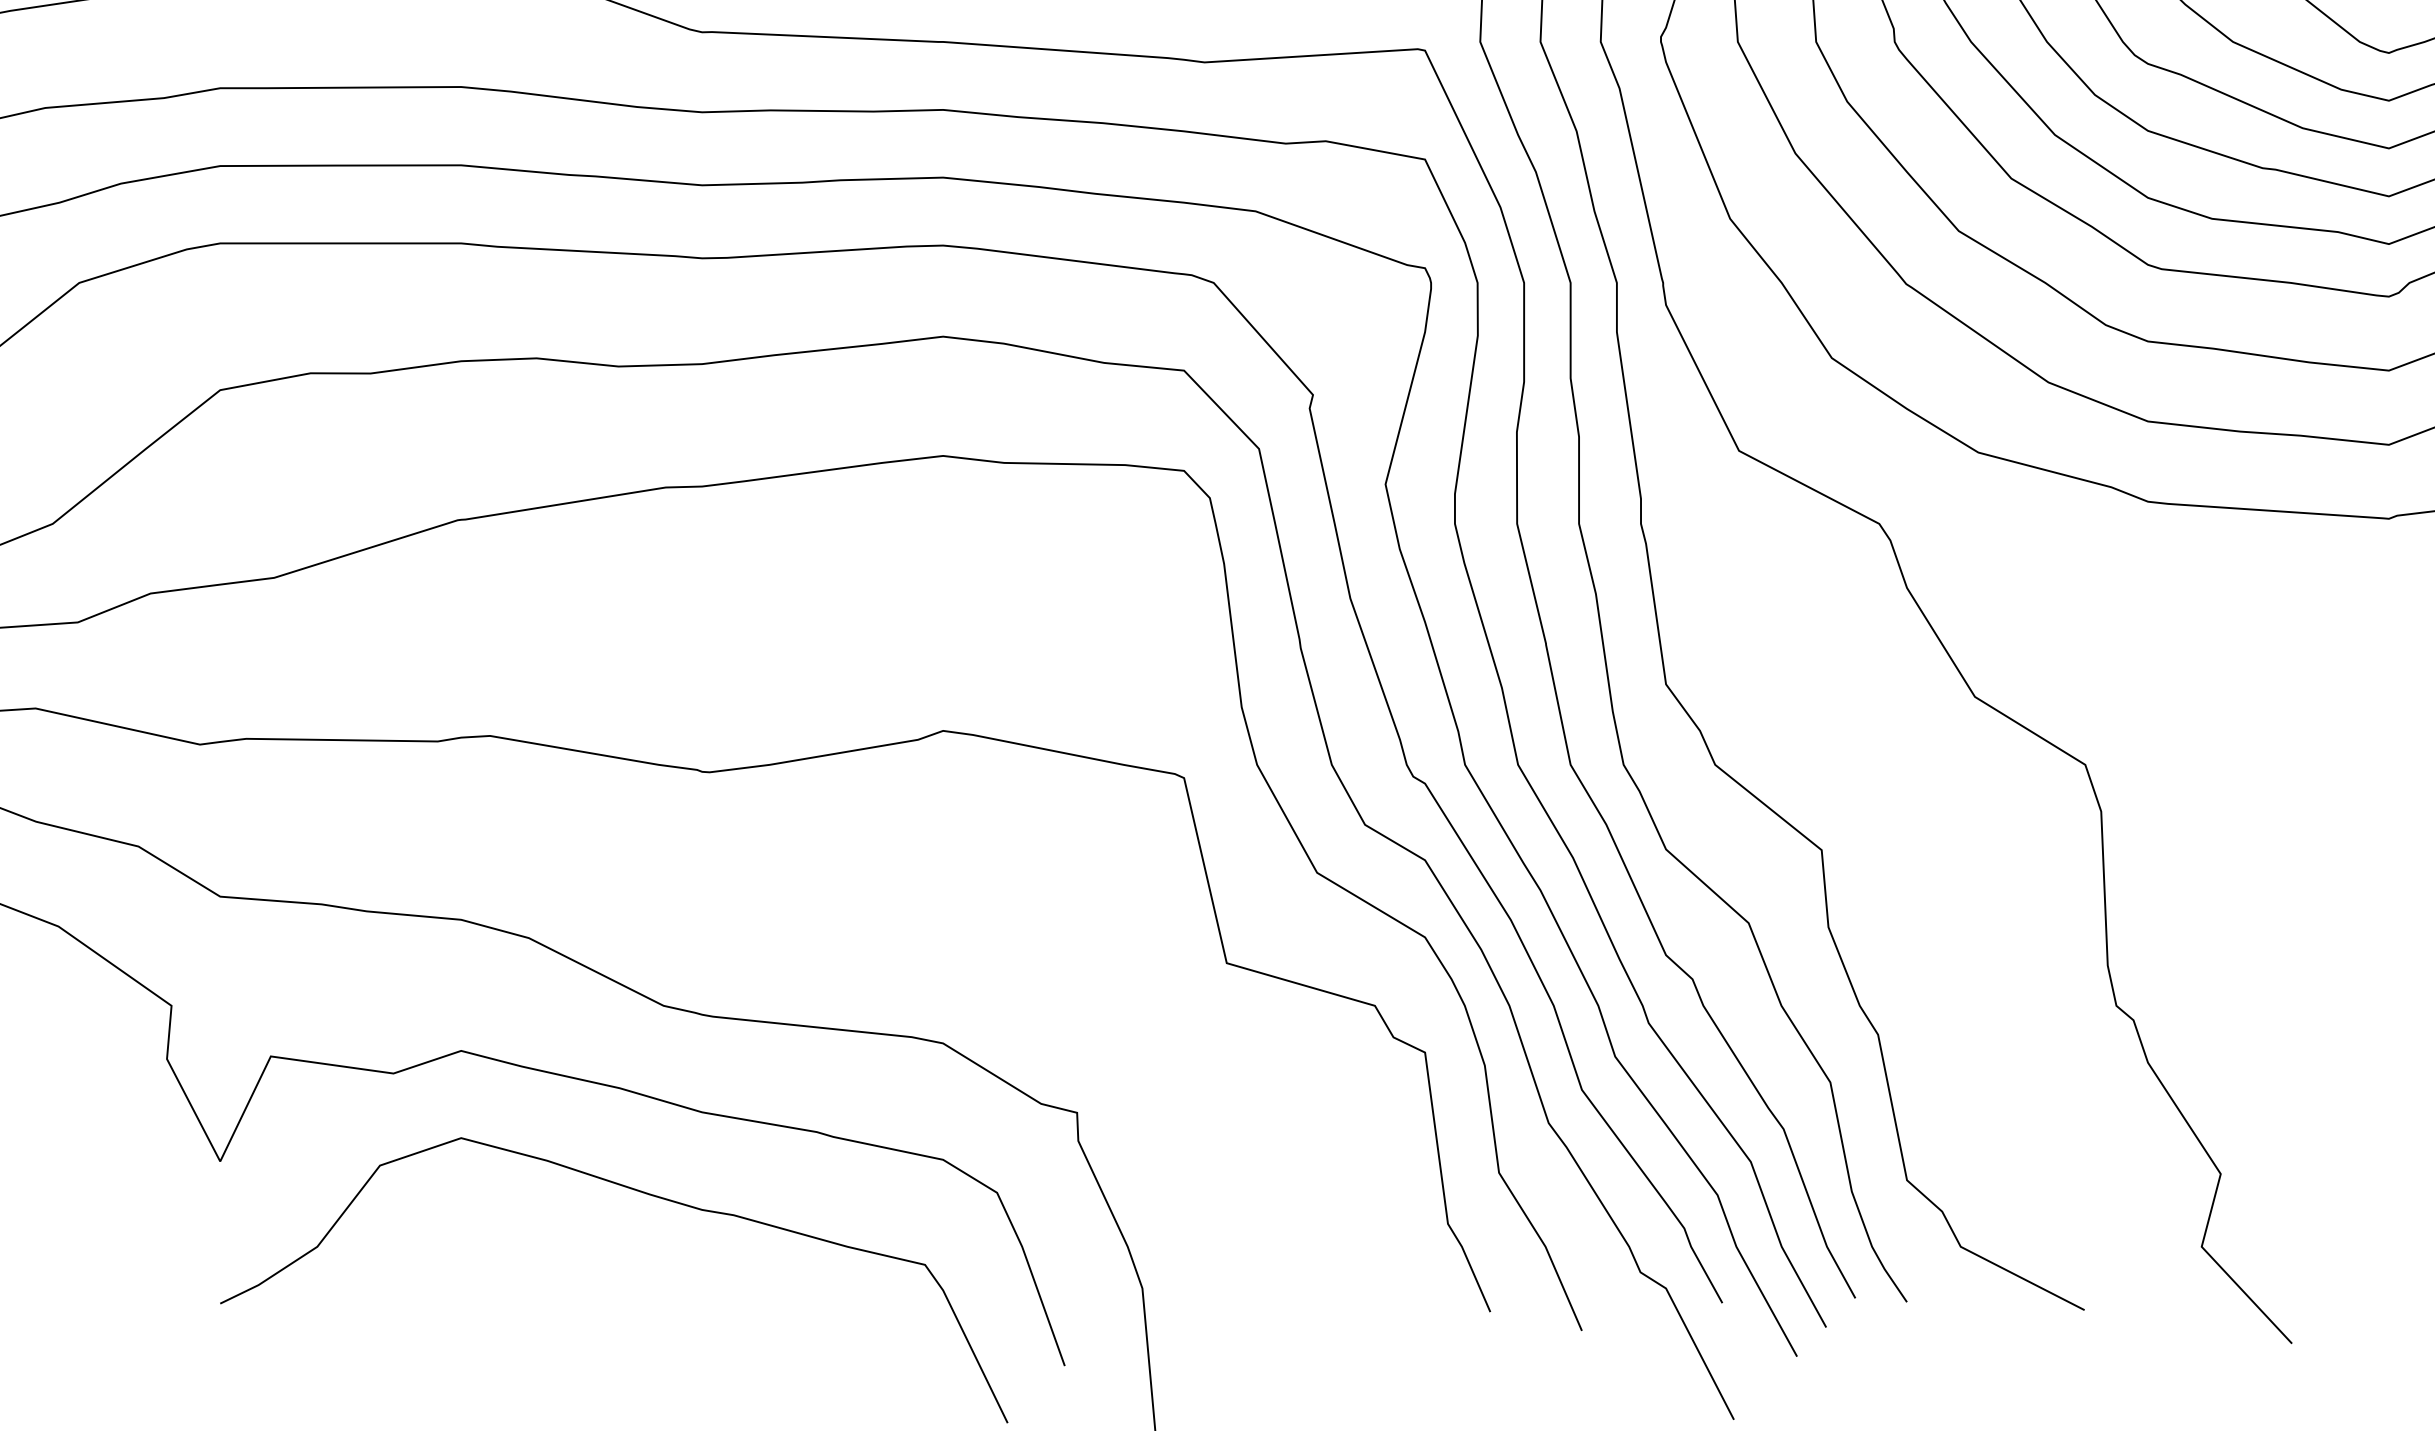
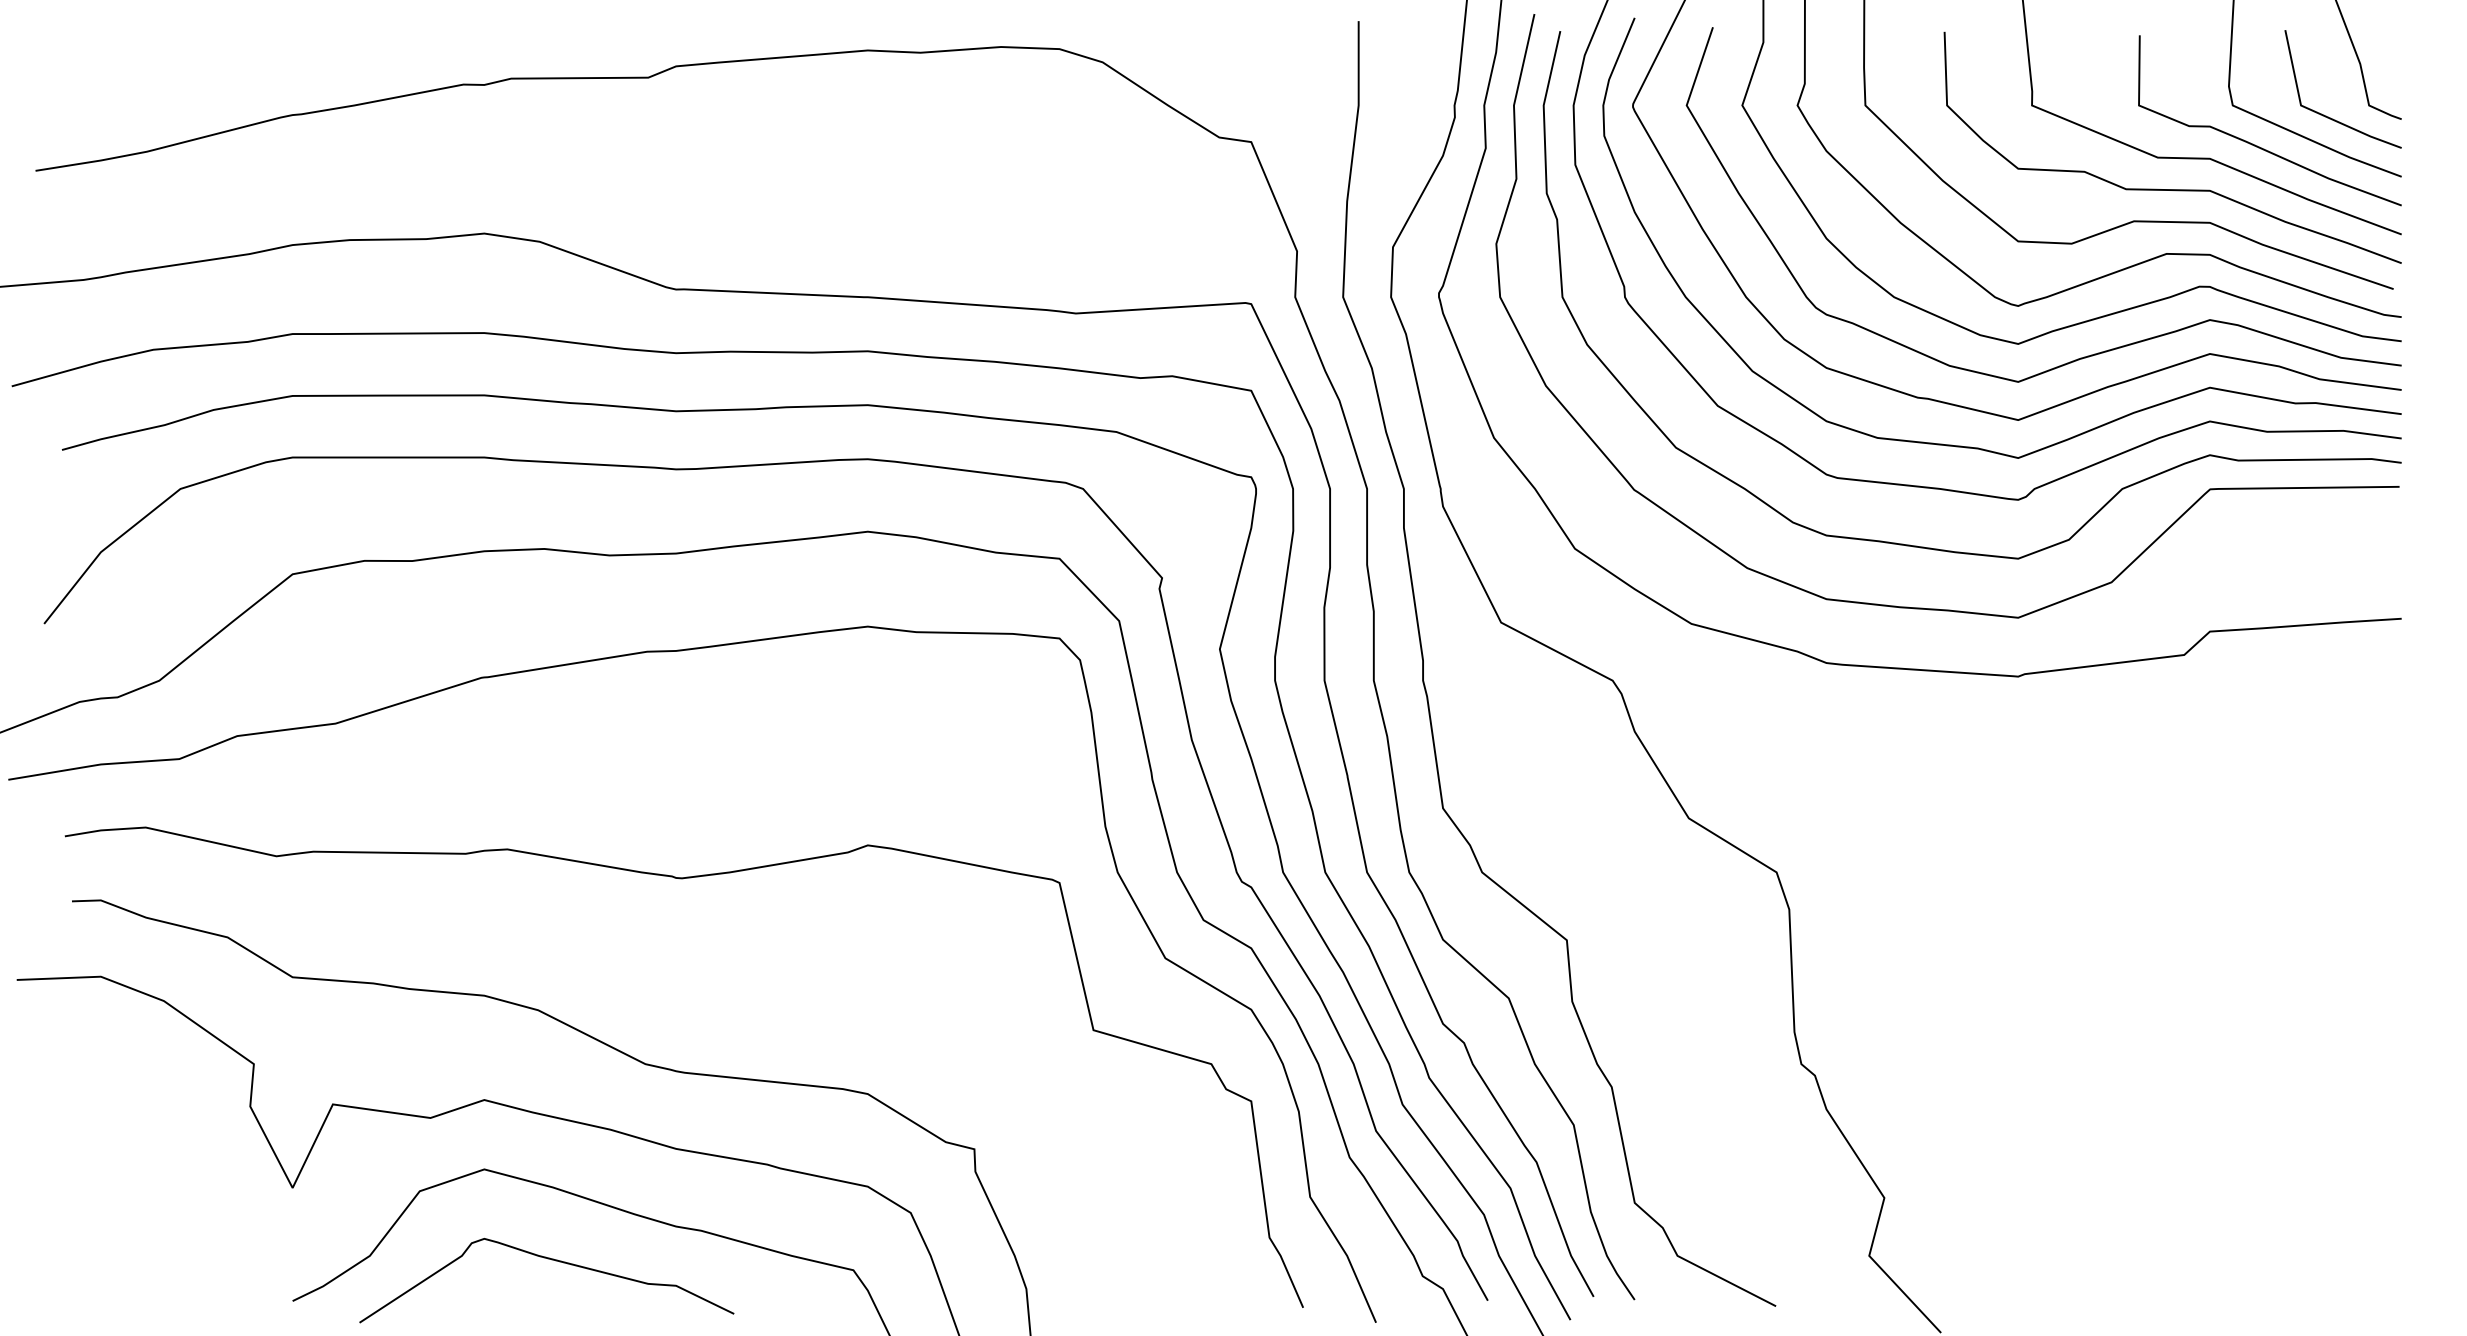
curve: (545, 1252) -> (551, 1260), added

